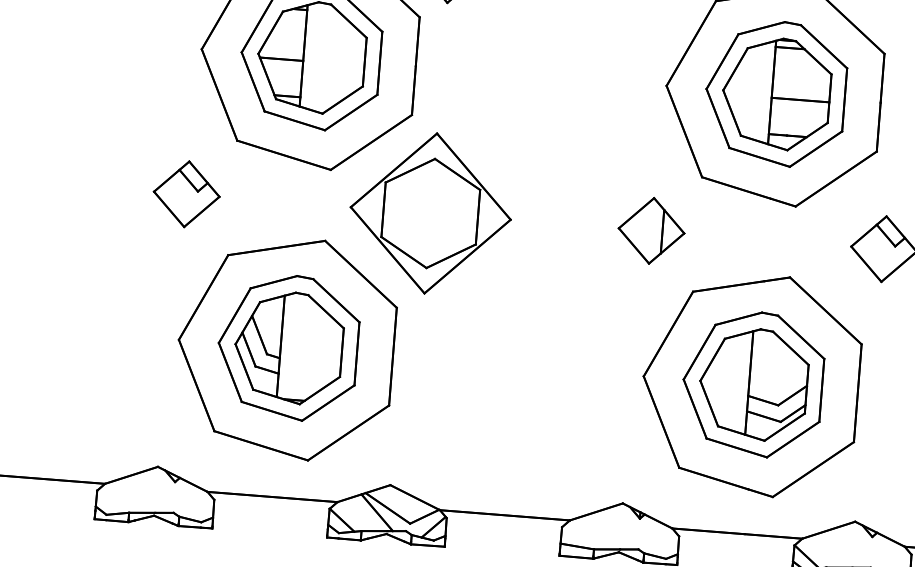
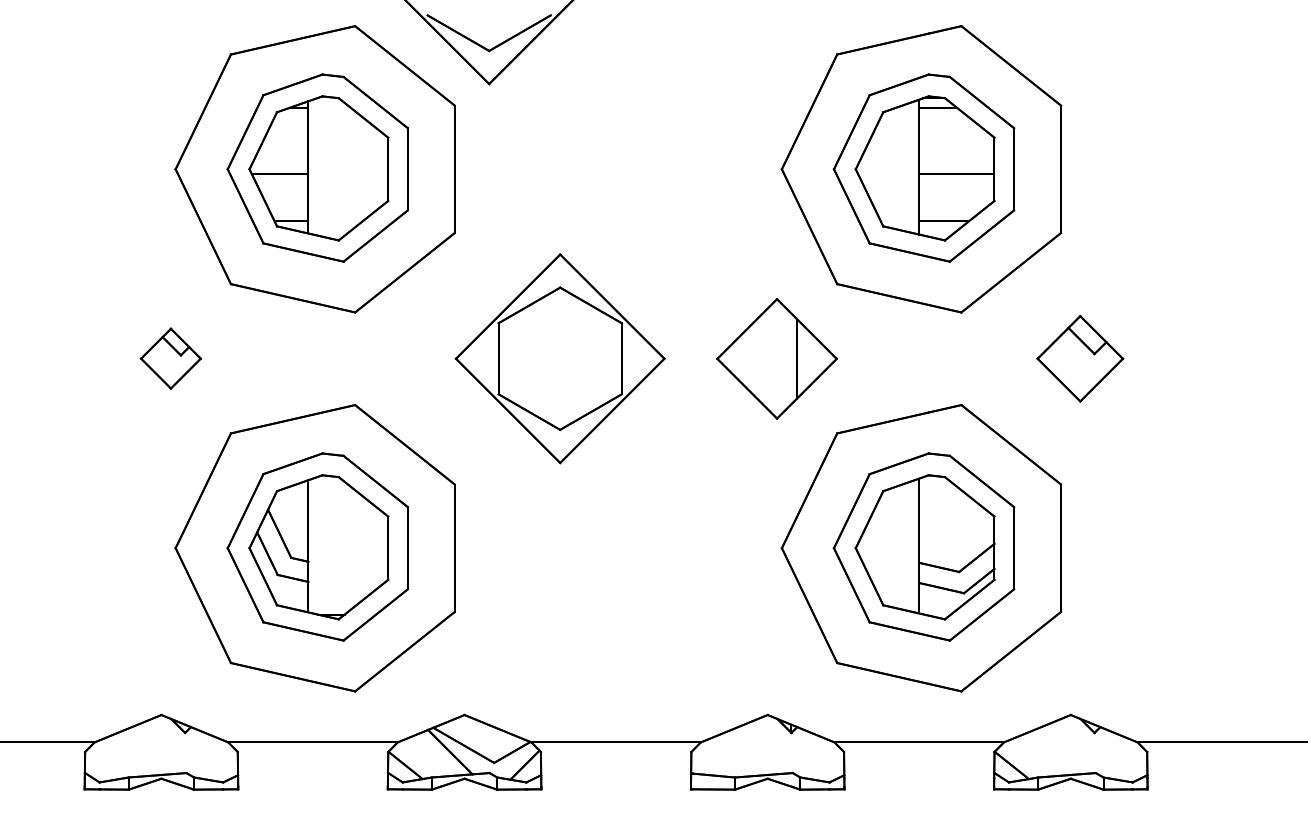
part: (186, 194) -> (170, 358), size x0.7
part: (430, 213) -> (559, 358), moved
part: (651, 230) -> (777, 358), size x1.4

